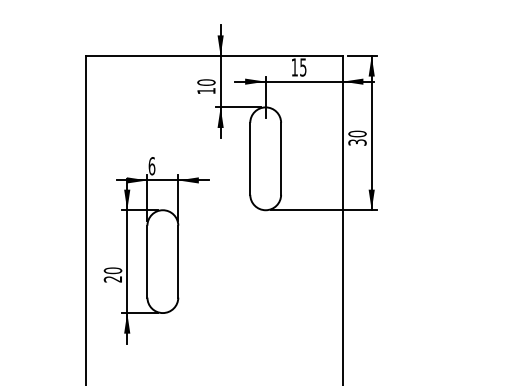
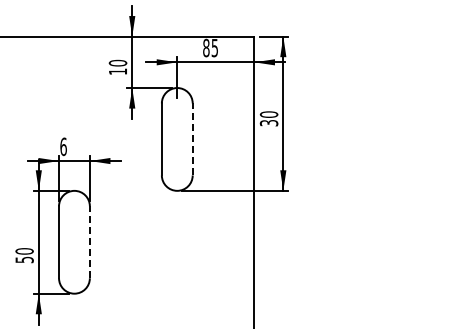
text: (294, 67) -> (206, 48), 15 -> 85
line: (281, 158) -> (193, 139), solid -> dashed
line: (178, 261) -> (90, 242), solid -> dashed
text: (112, 279) -> (24, 260), 20 -> 50

